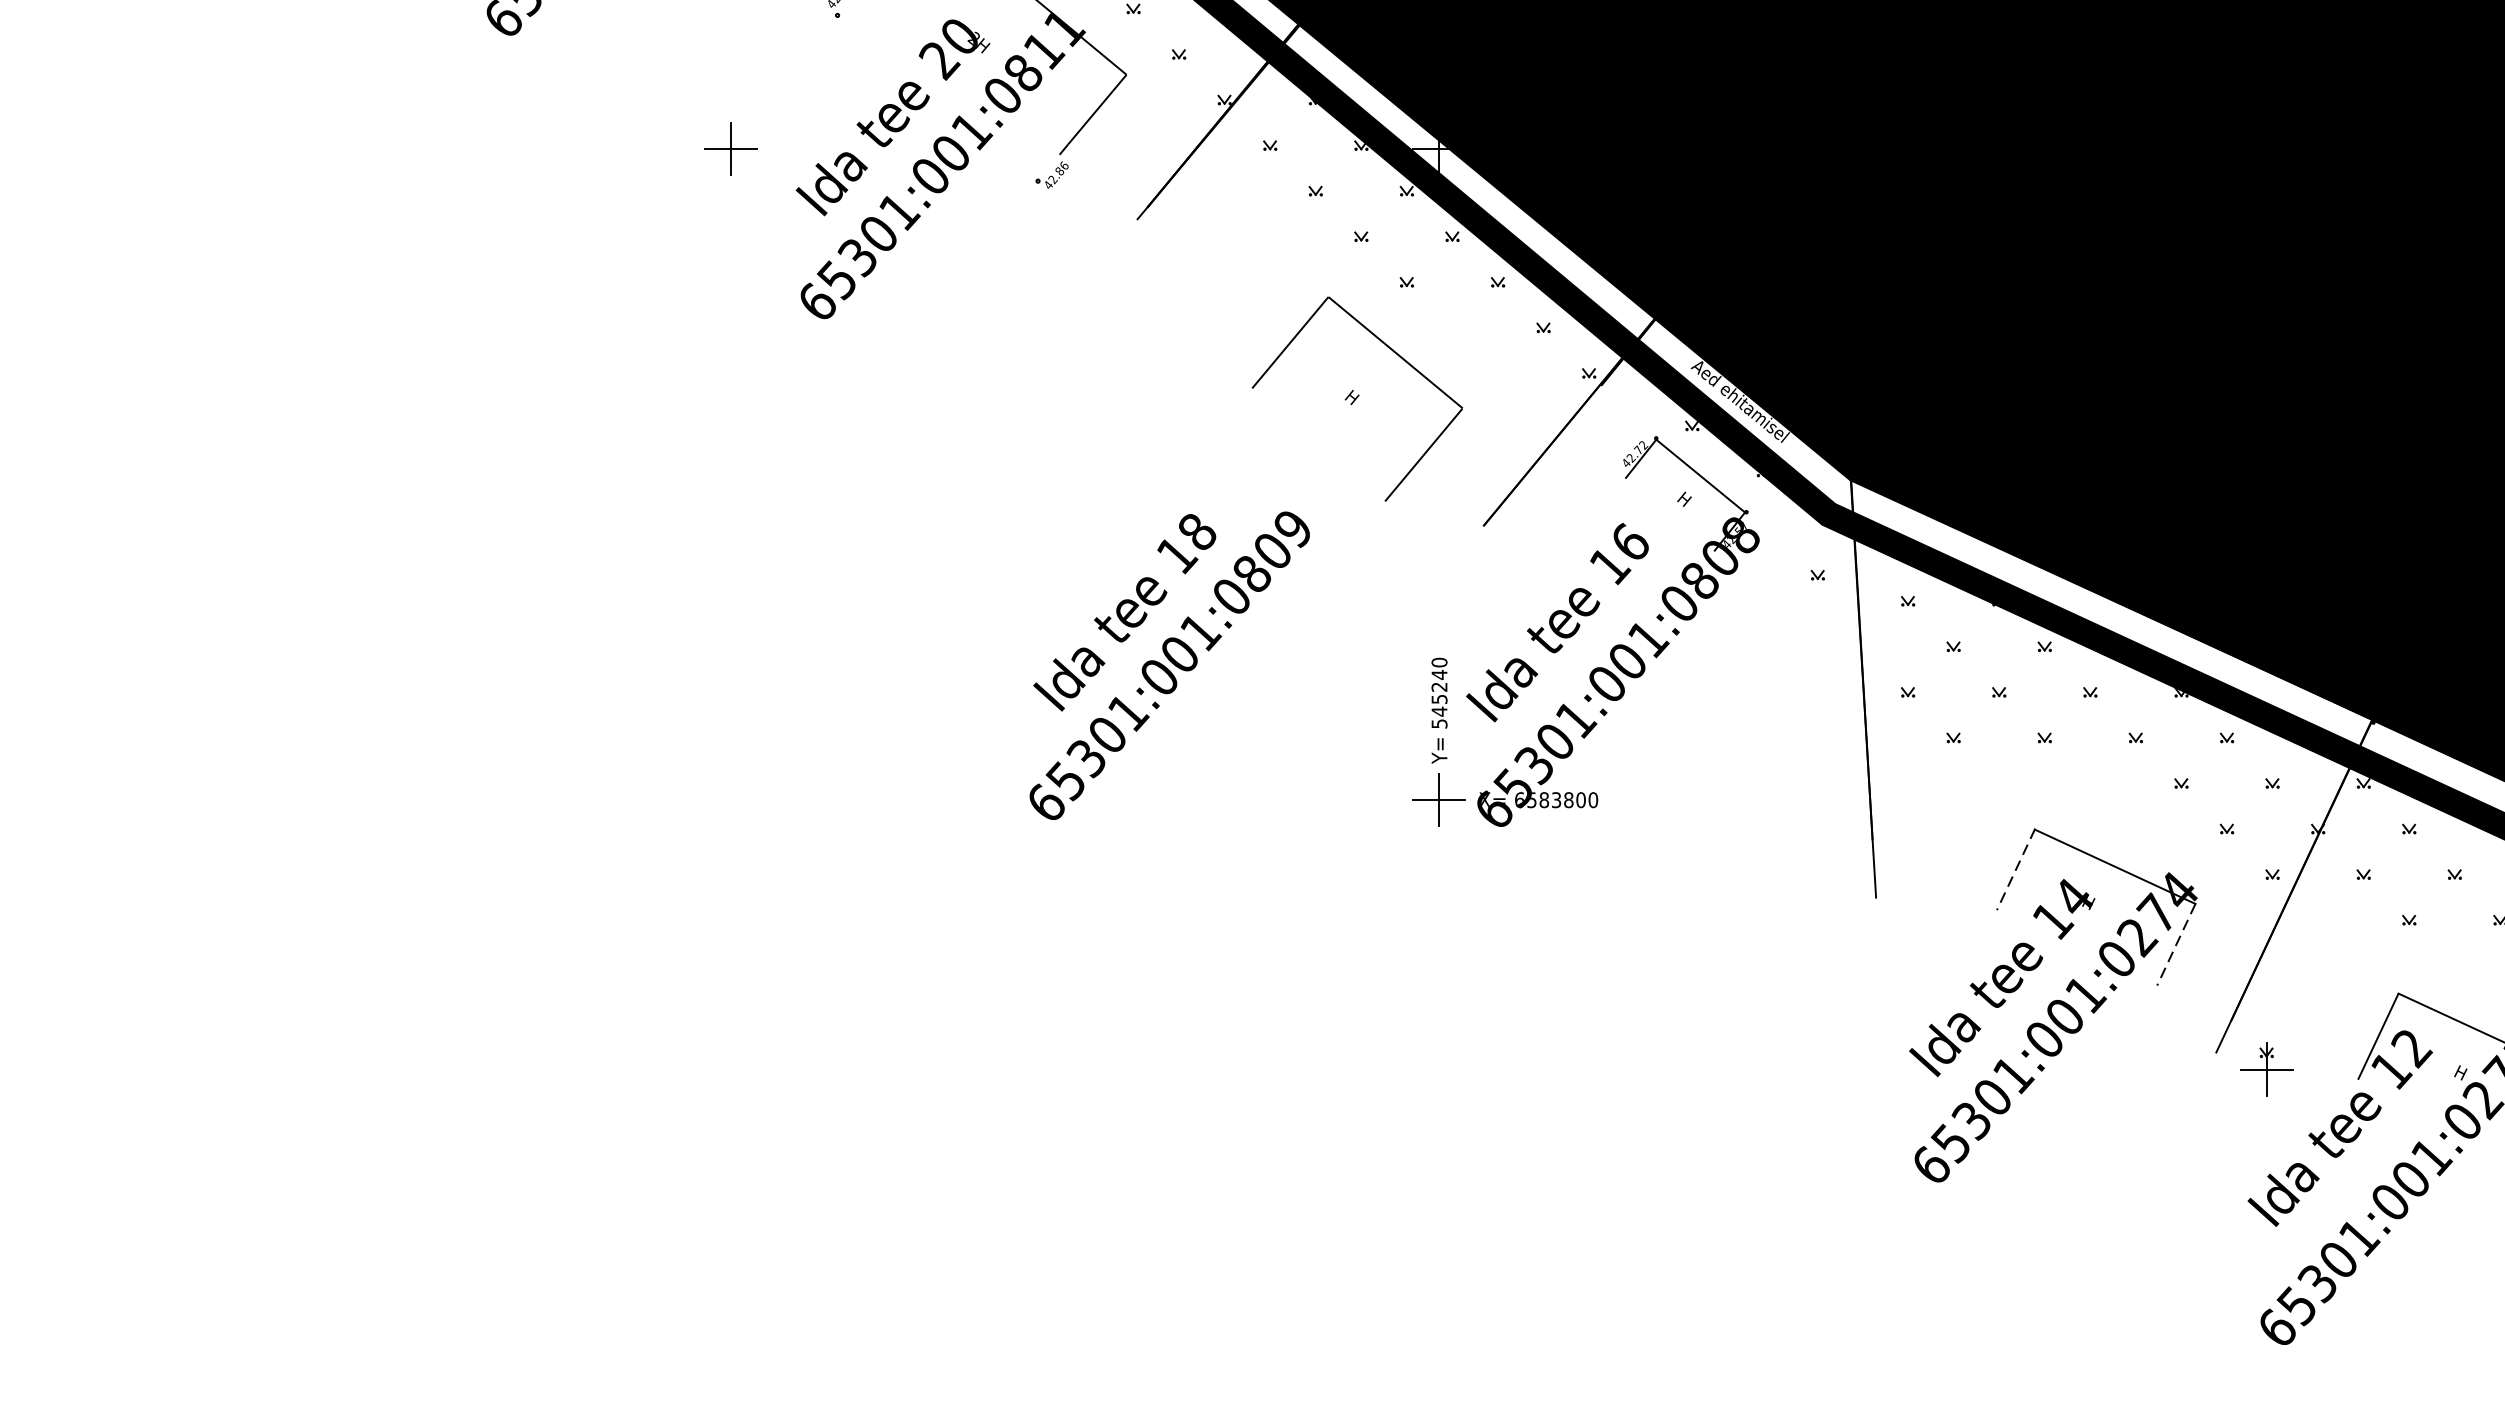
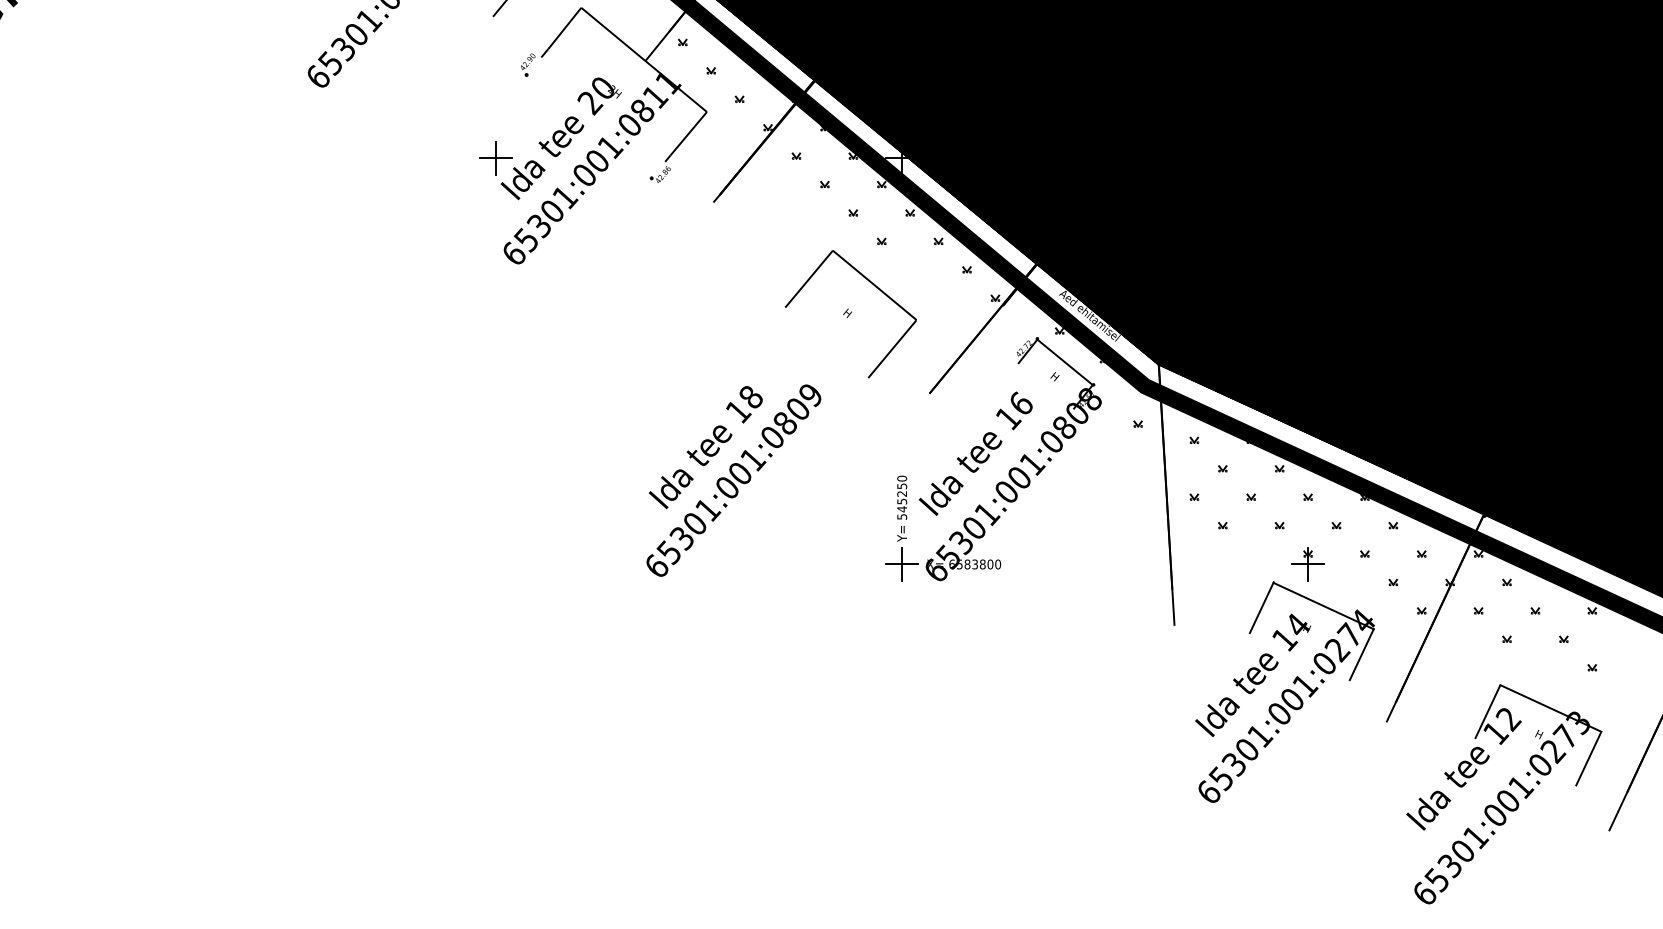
part: (729, 149) -> (495, 158), moved
text: (1440, 675) -> (902, 486), 545240 -> 545250
line: (2015, 870) -> (1261, 608), dashed -> solid
line: (2175, 946) -> (1361, 655), dashed -> solid
part: (2265, 1069) -> (1307, 564), moved

